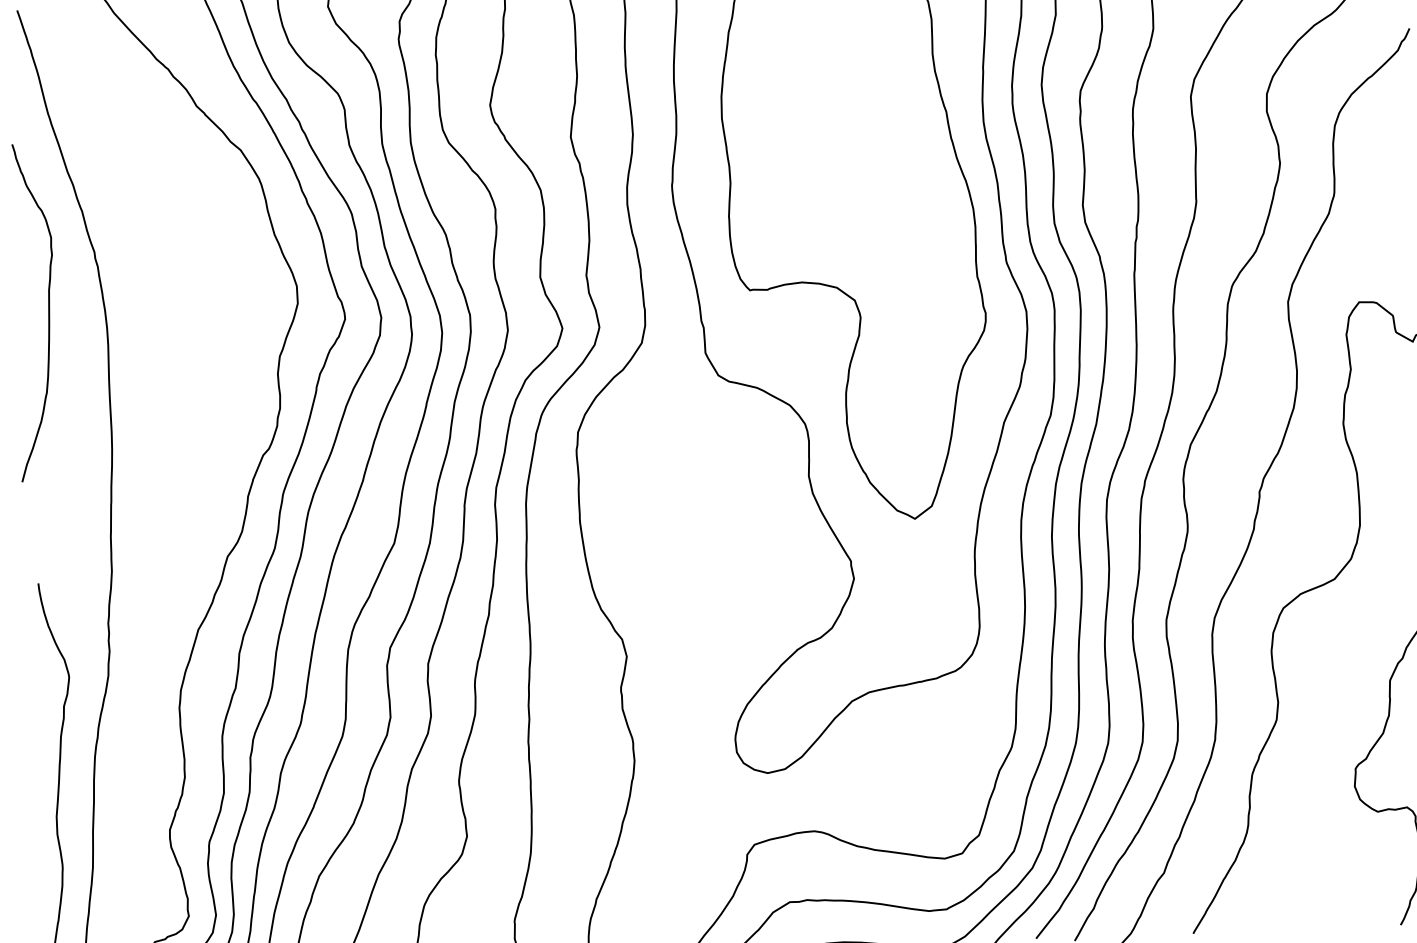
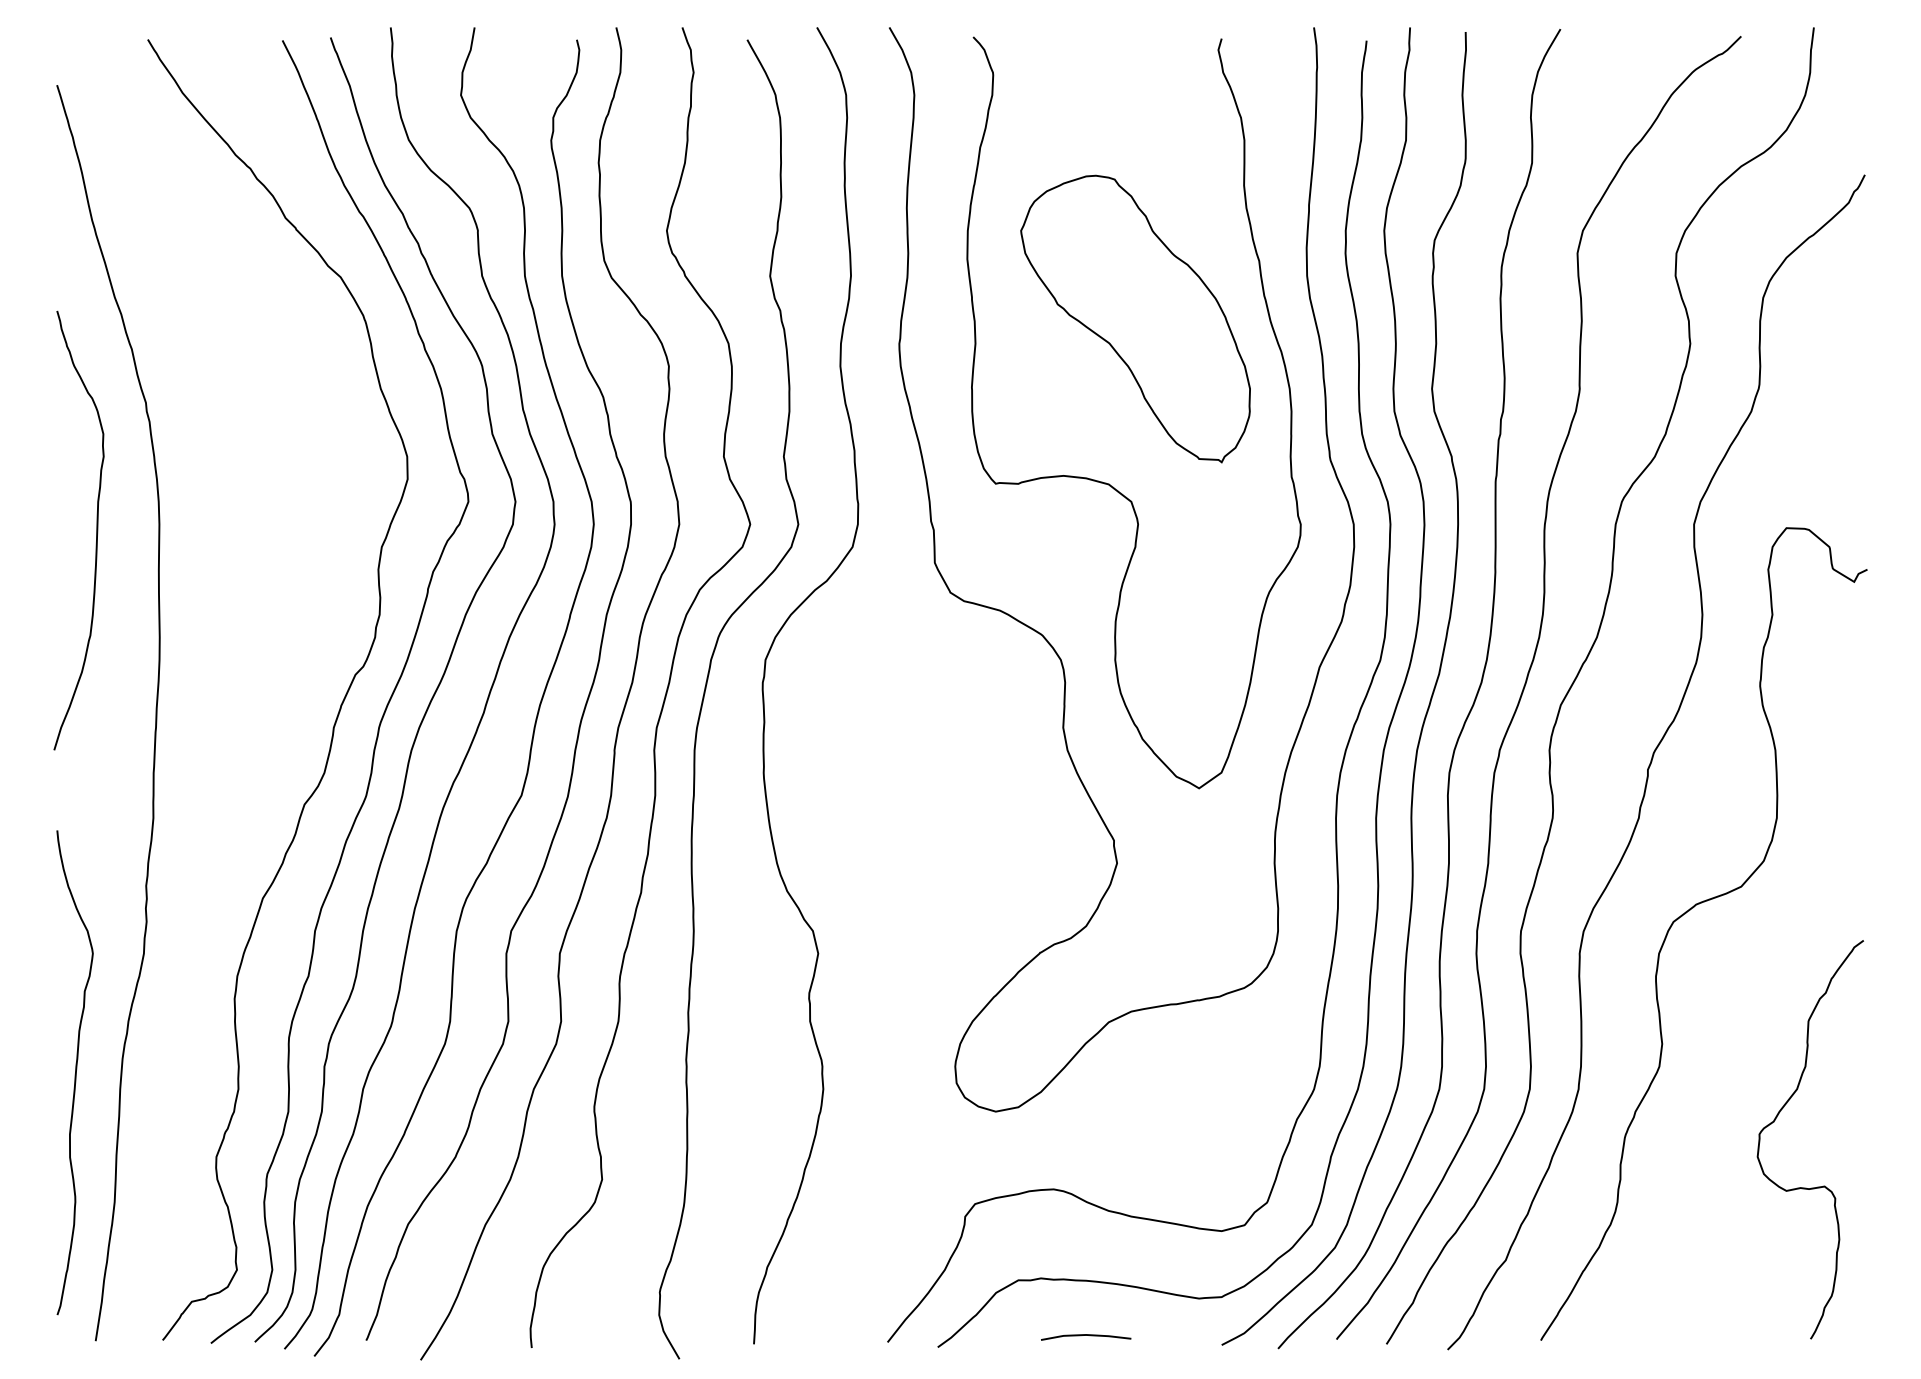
part: (852, 159) -> (1135, 318), added
curve: (48, 312) -> (96, 530), moved

